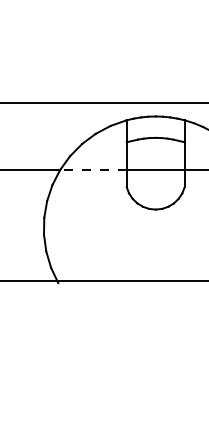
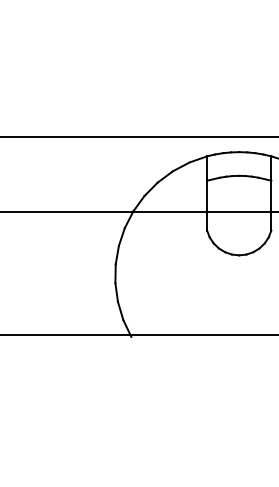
line: (93, 170) -> (170, 211), dashed -> solid

